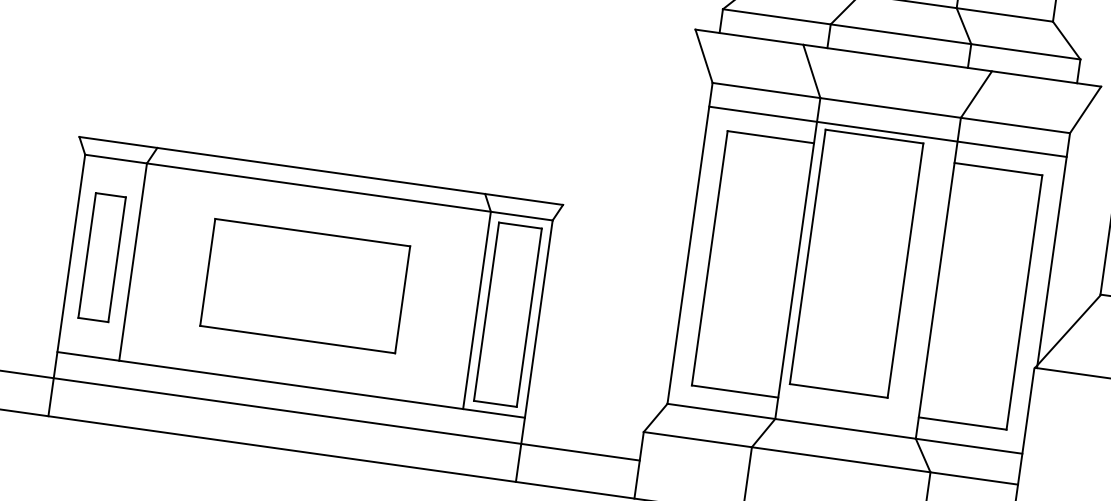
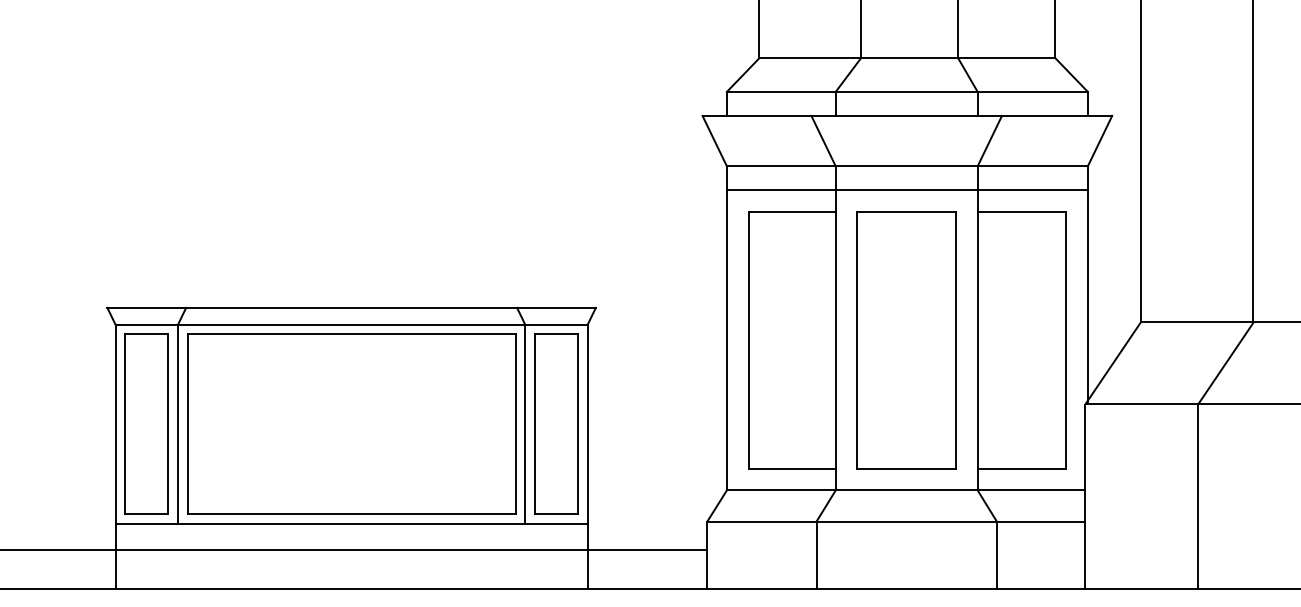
part: (102, 256) -> (146, 423), size x1.43
part: (856, 263) -> (906, 340), moved
part: (305, 285) -> (351, 423), size x1.67

